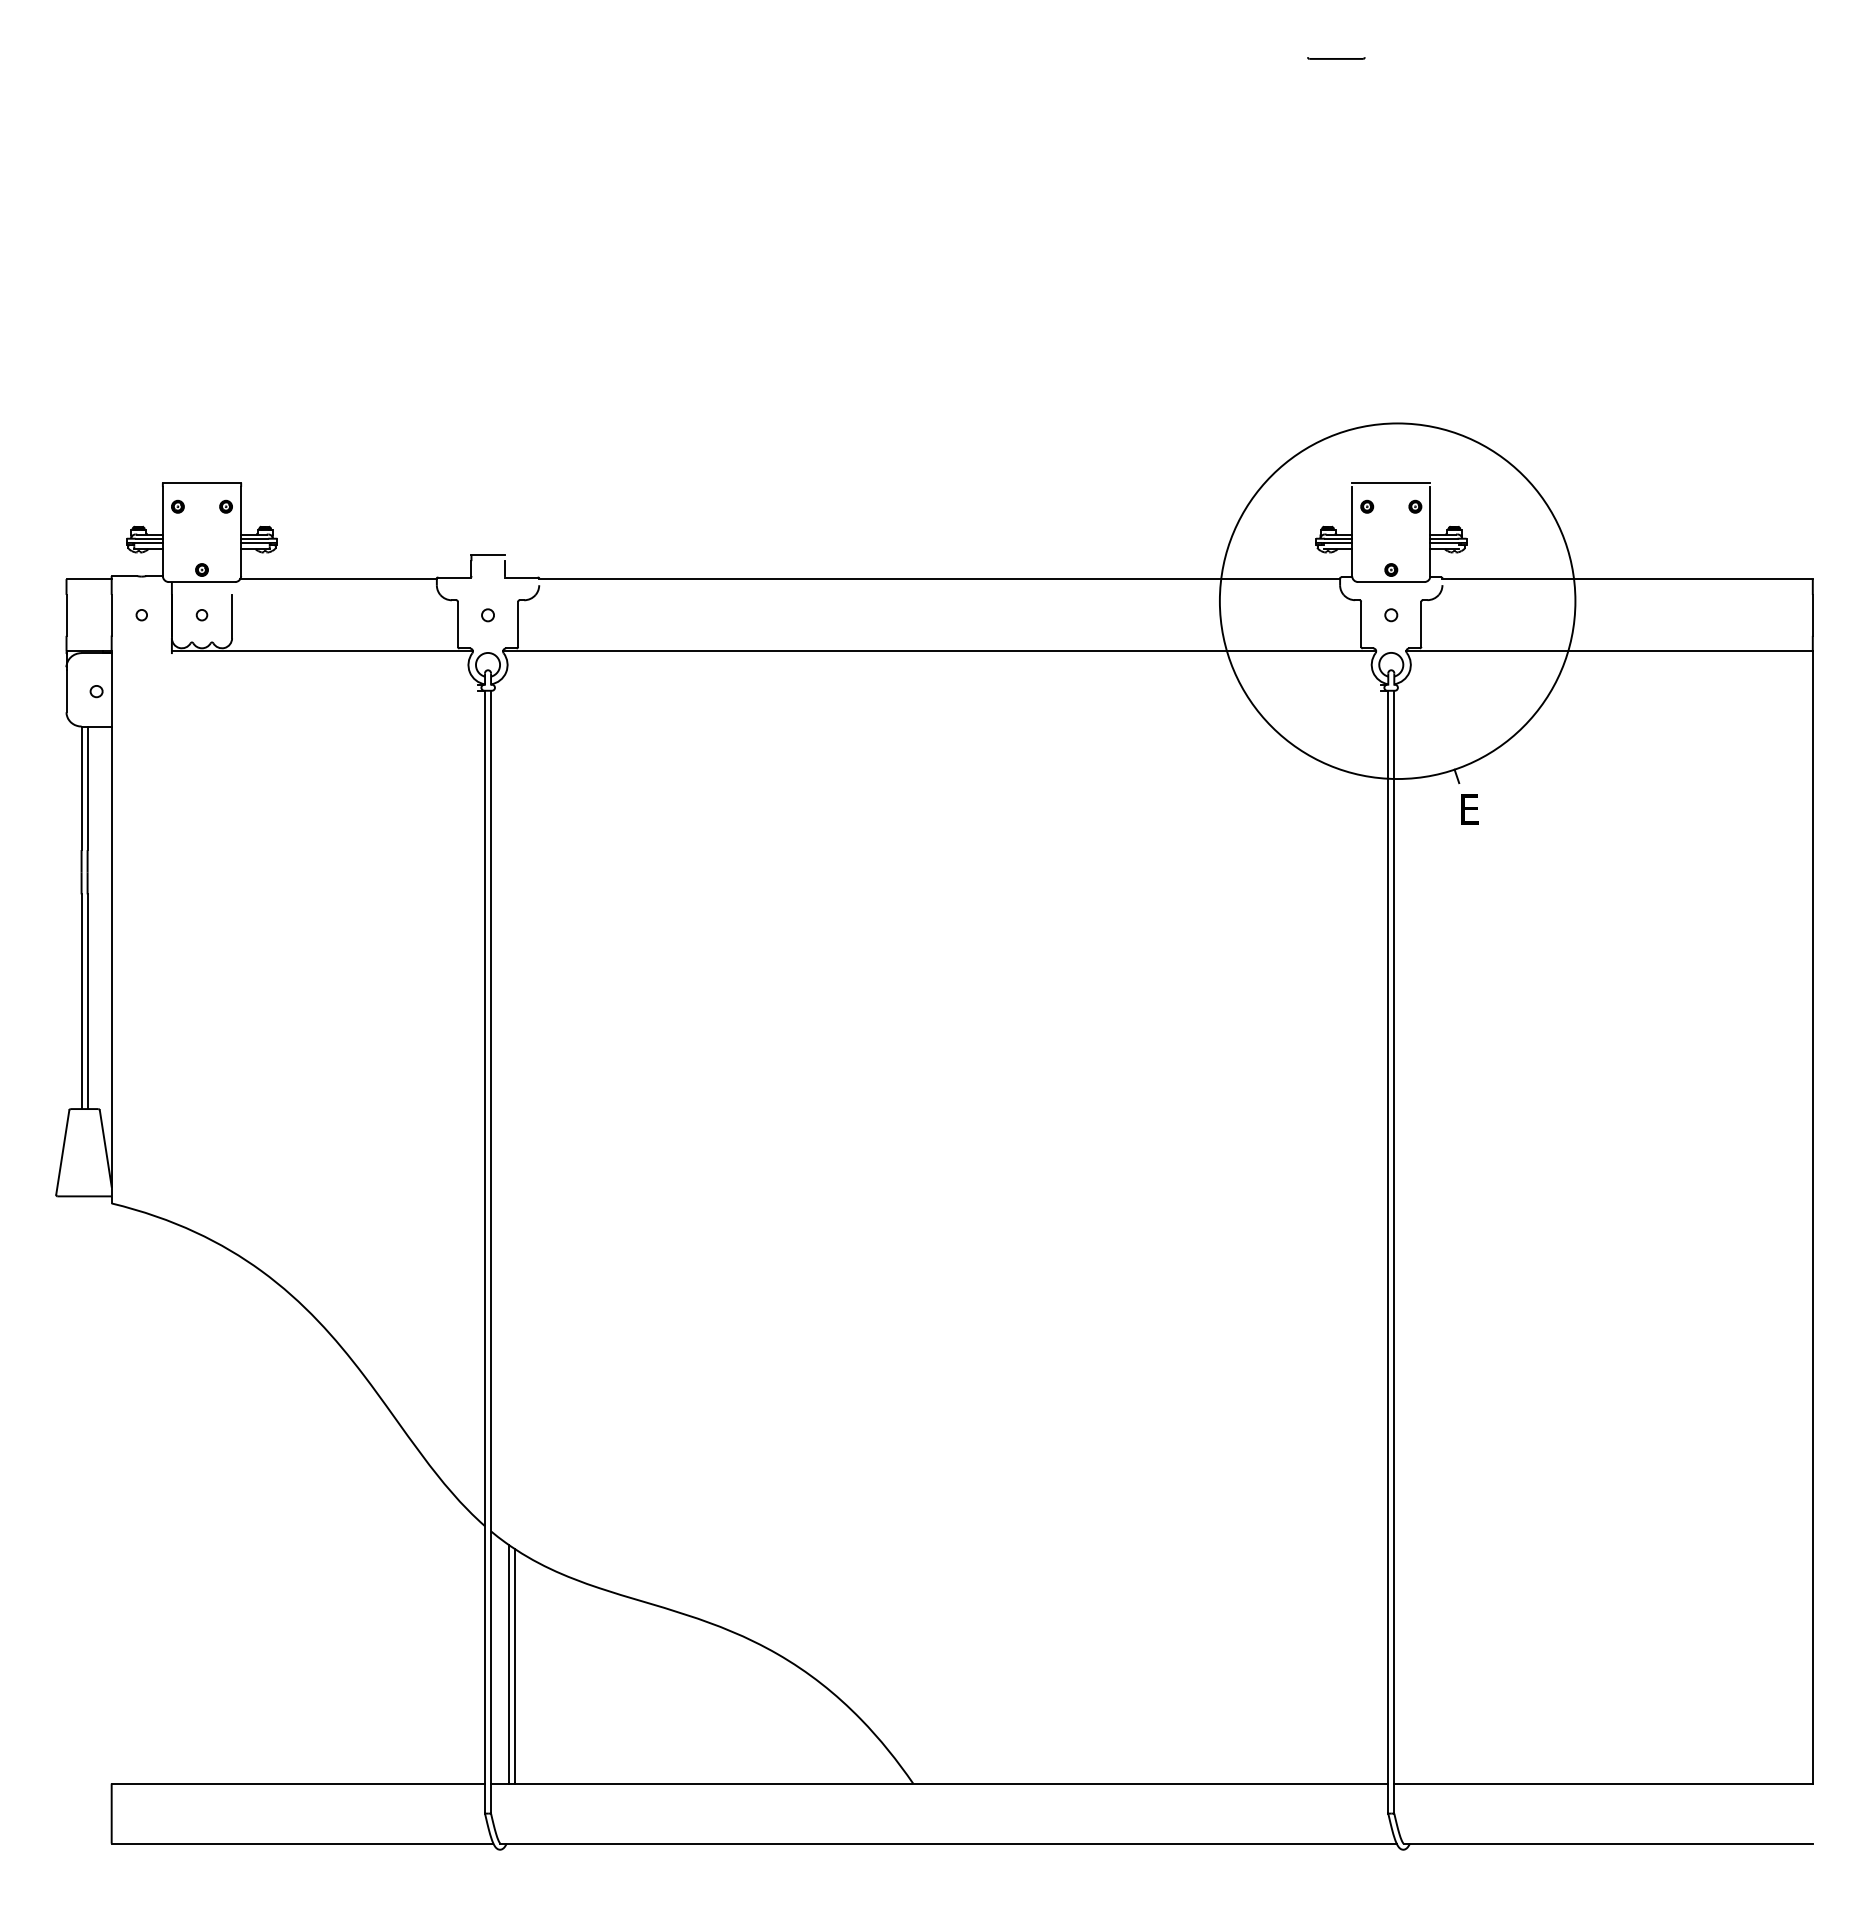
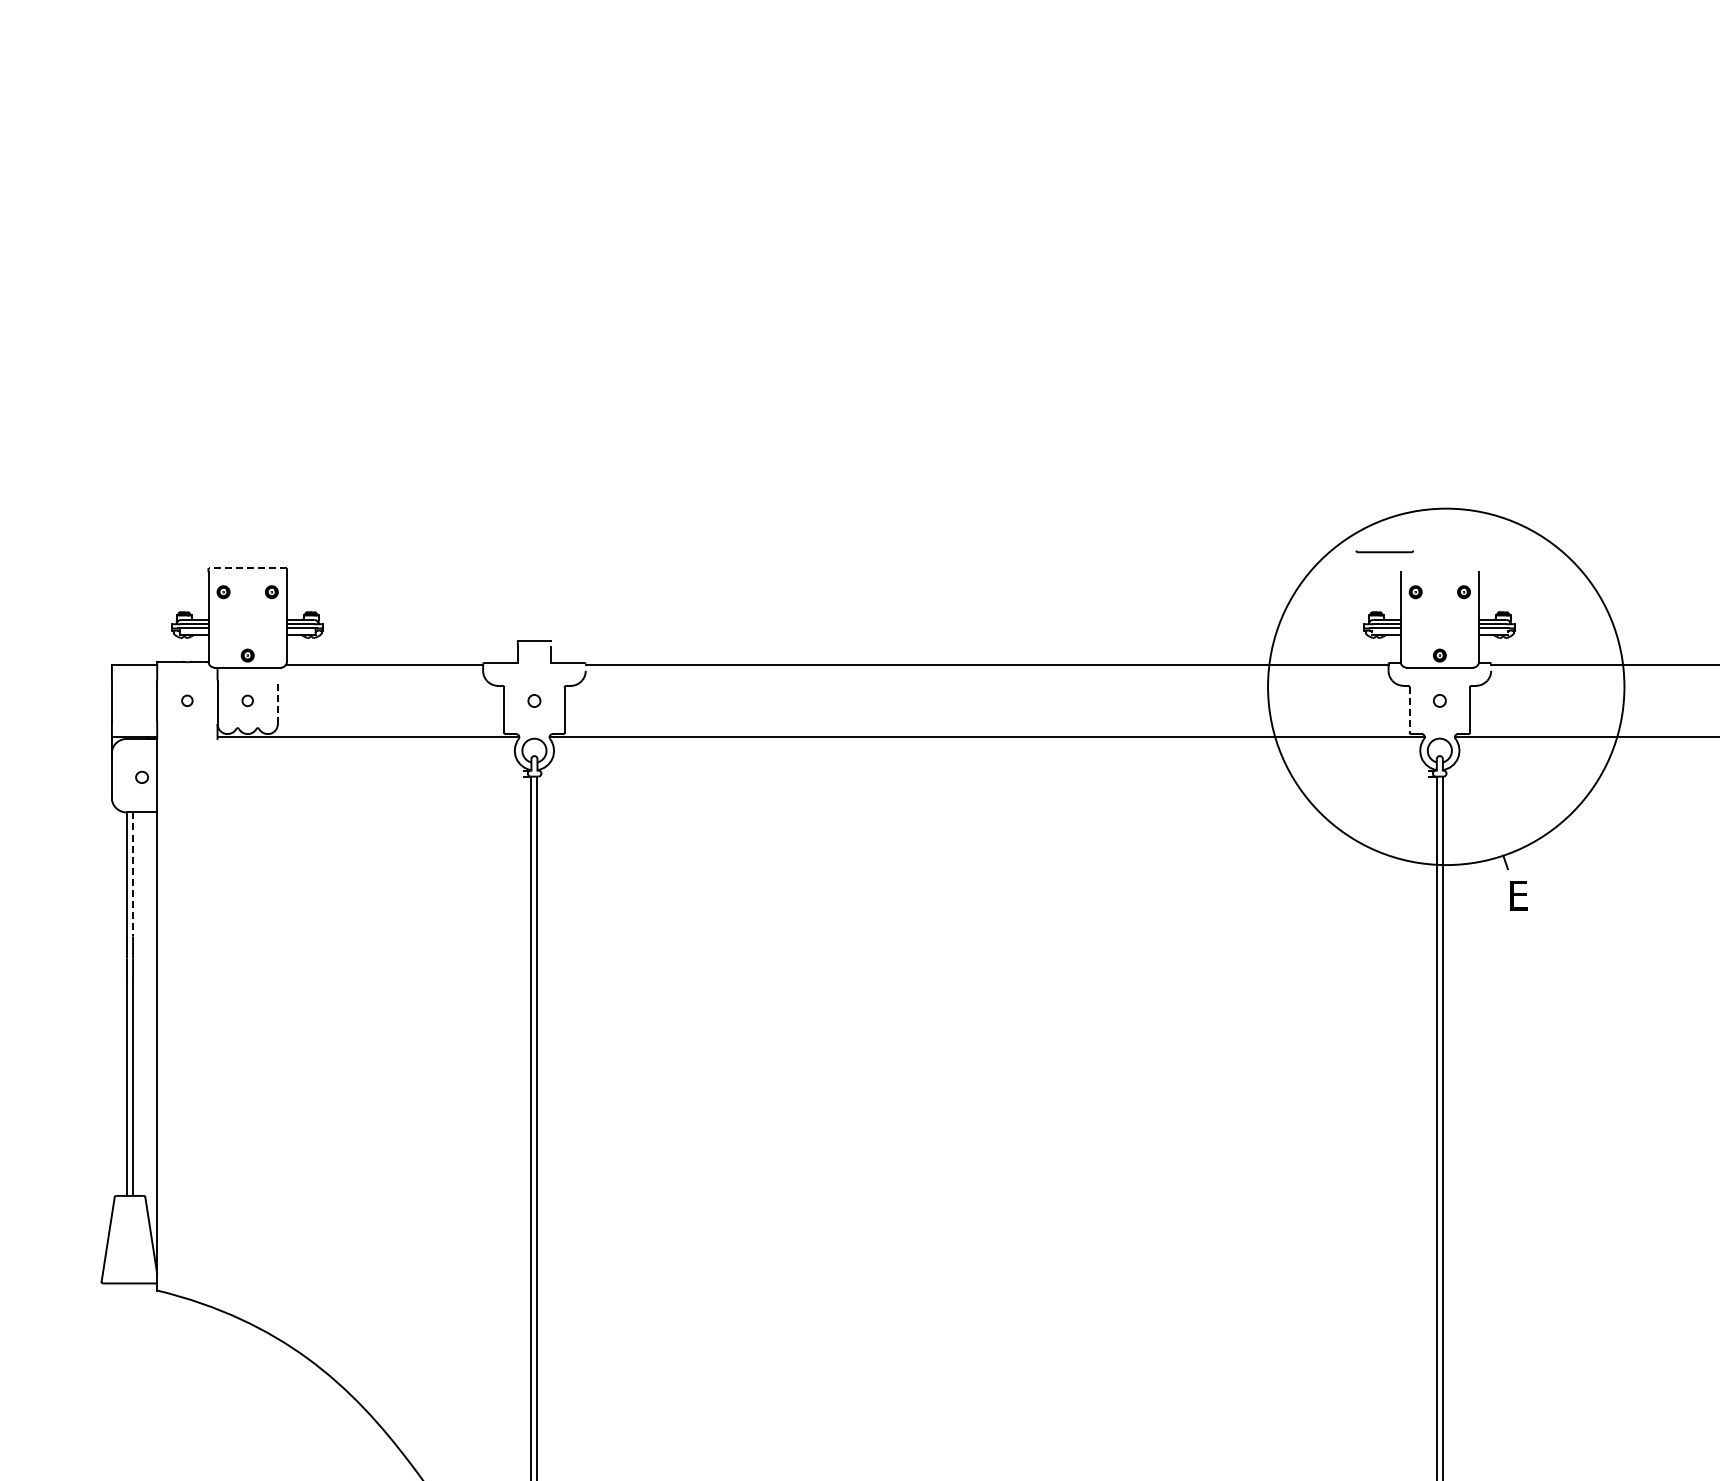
line: (1336, 58) -> (1384, 551), moved
line: (201, 482) -> (247, 567), solid -> dashed
line: (1391, 482) -> (1440, 567), removed
line: (232, 616) -> (278, 702), solid -> dashed
line: (1361, 624) -> (1410, 710), solid -> dashed
line: (87, 788) -> (132, 874), solid -> dashed

